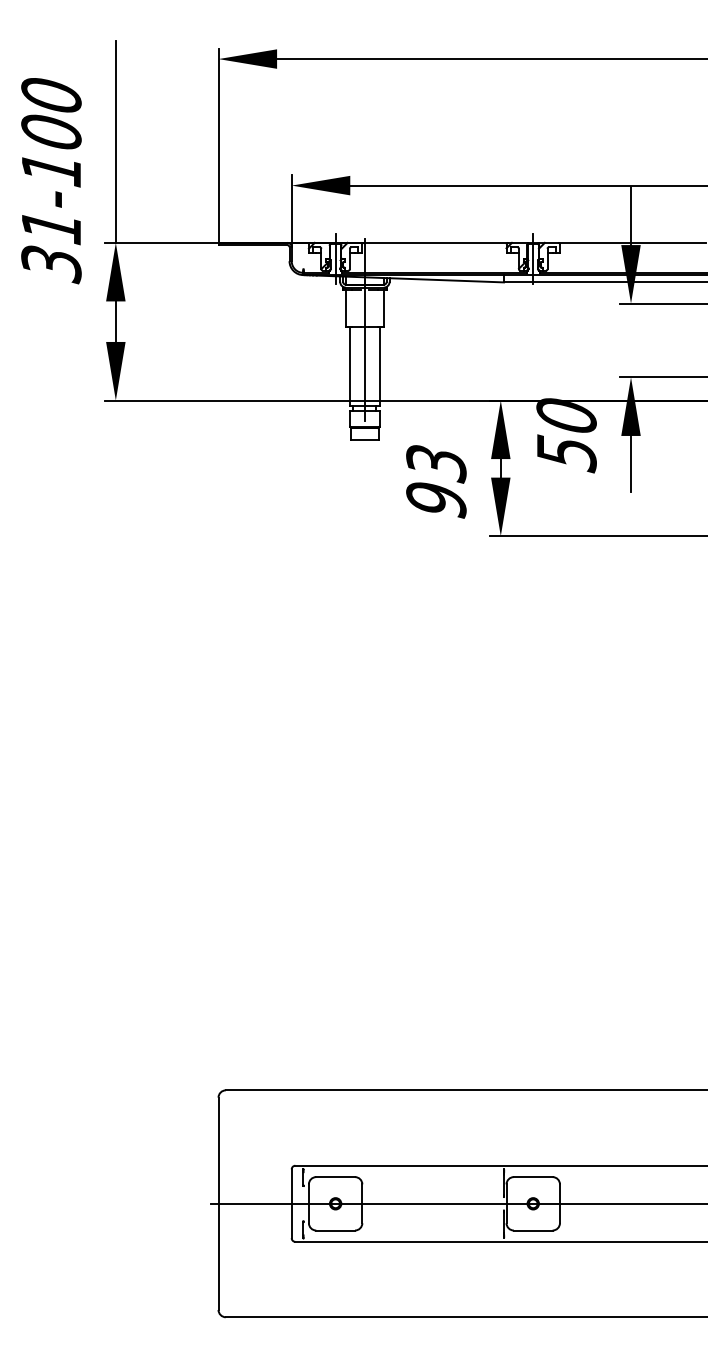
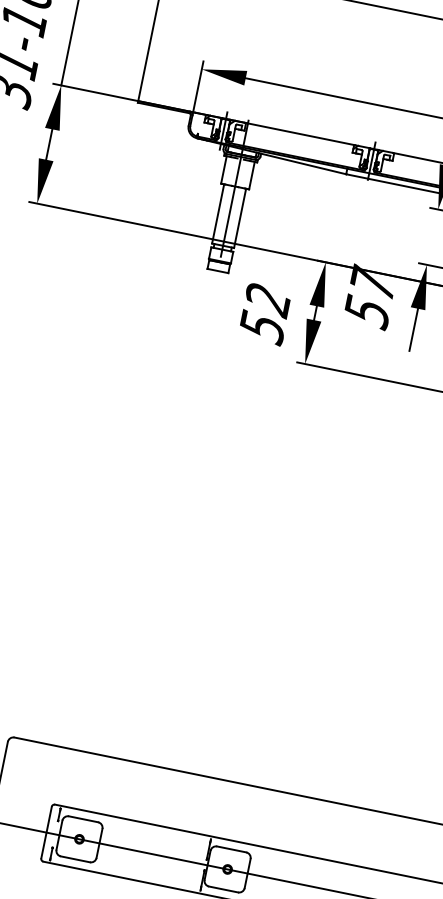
text: (566, 413) -> (373, 282), 50 -> 57
text: (436, 482) -> (265, 313), 93 -> 52

